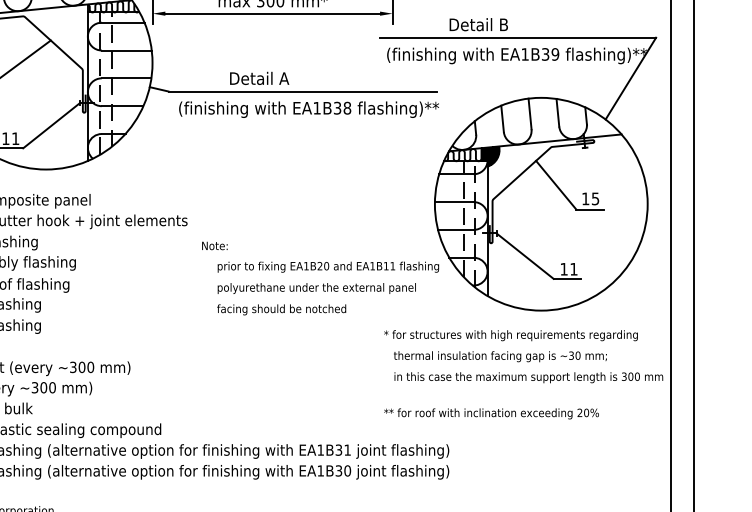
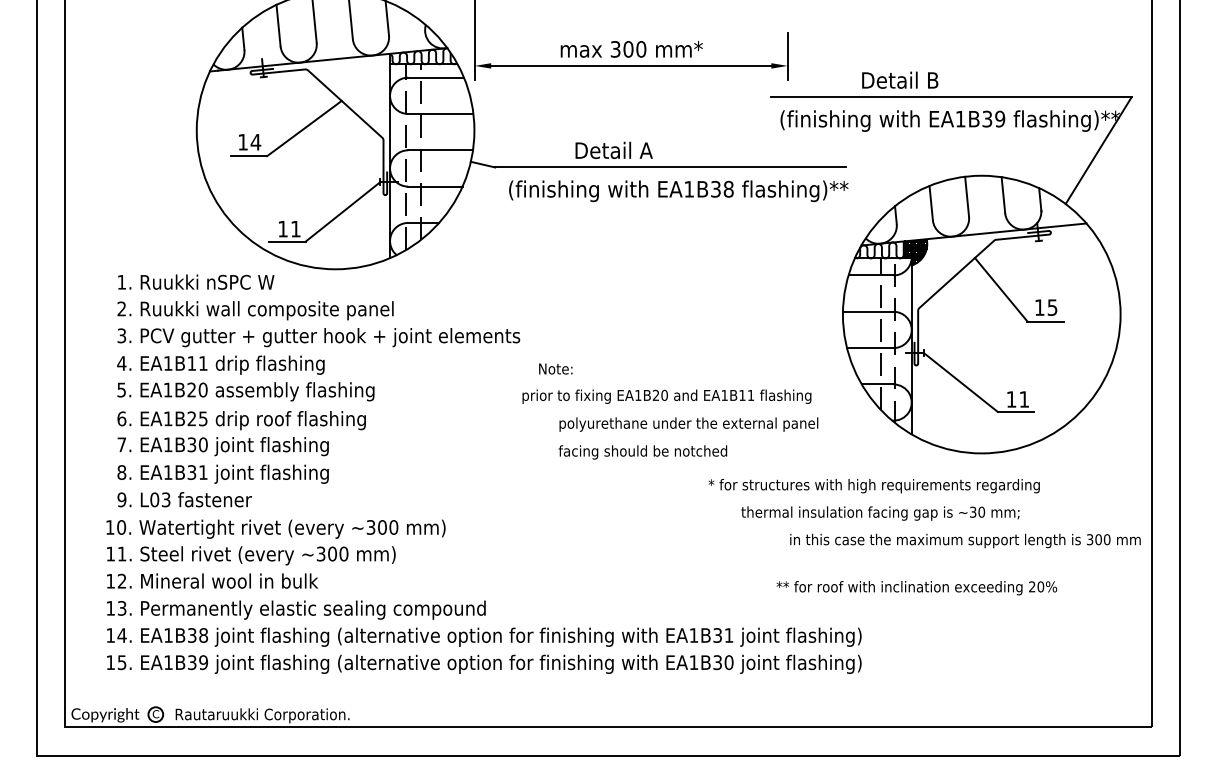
text: (328, 267) -> (666, 396), moved
text: (510, 335) -> (873, 486), moved
text: (500, 356) -> (880, 513), moved

